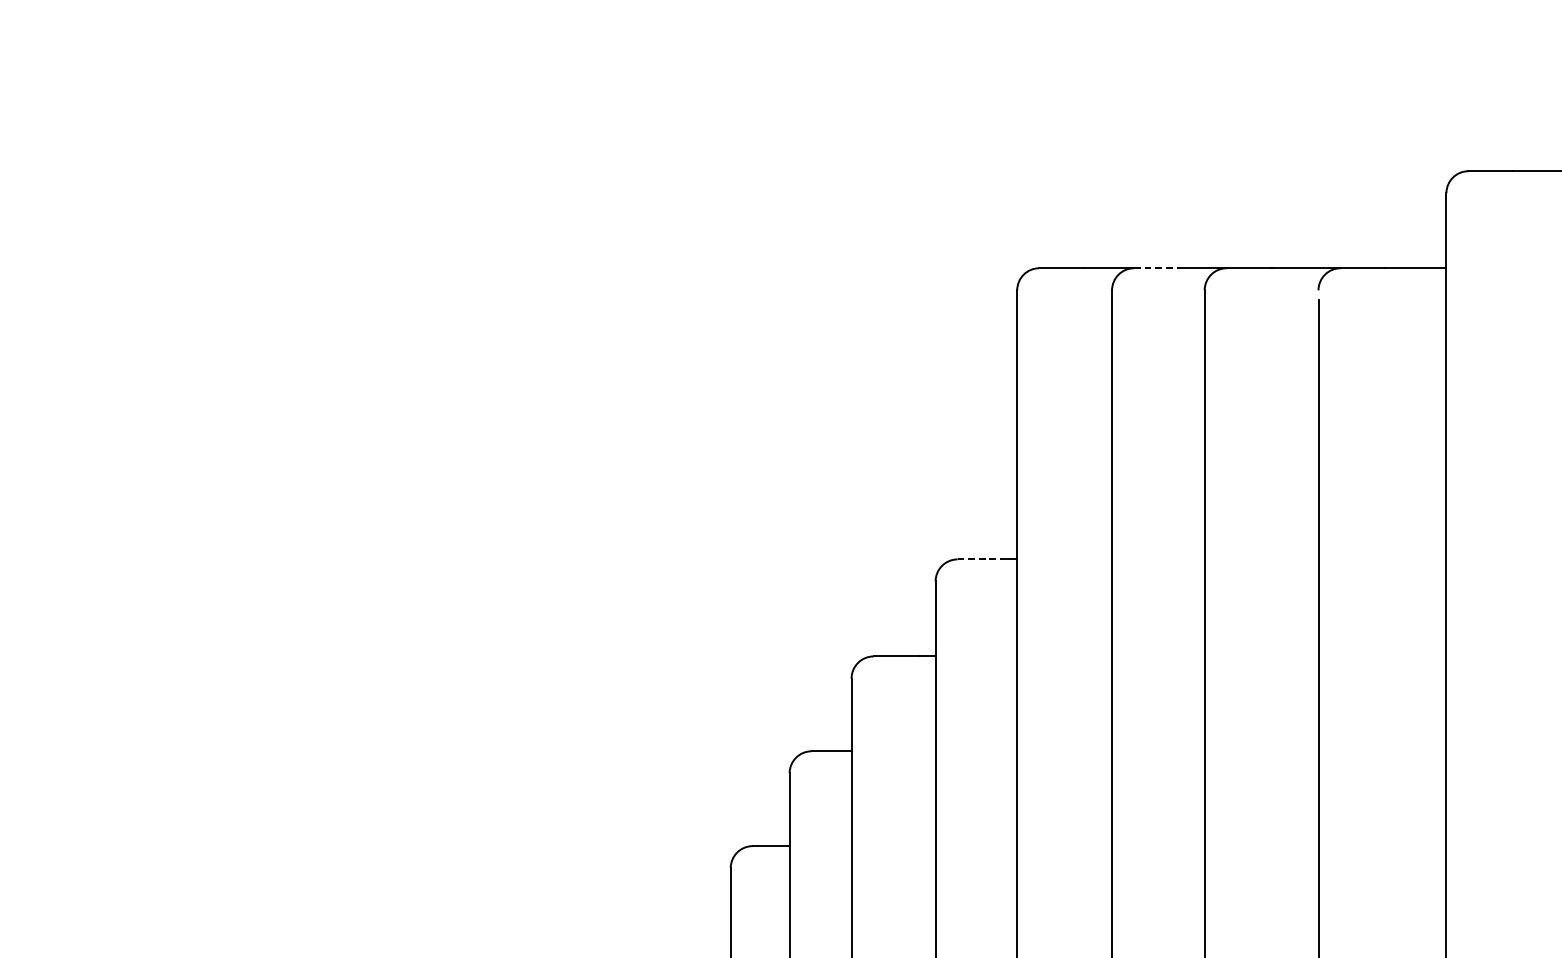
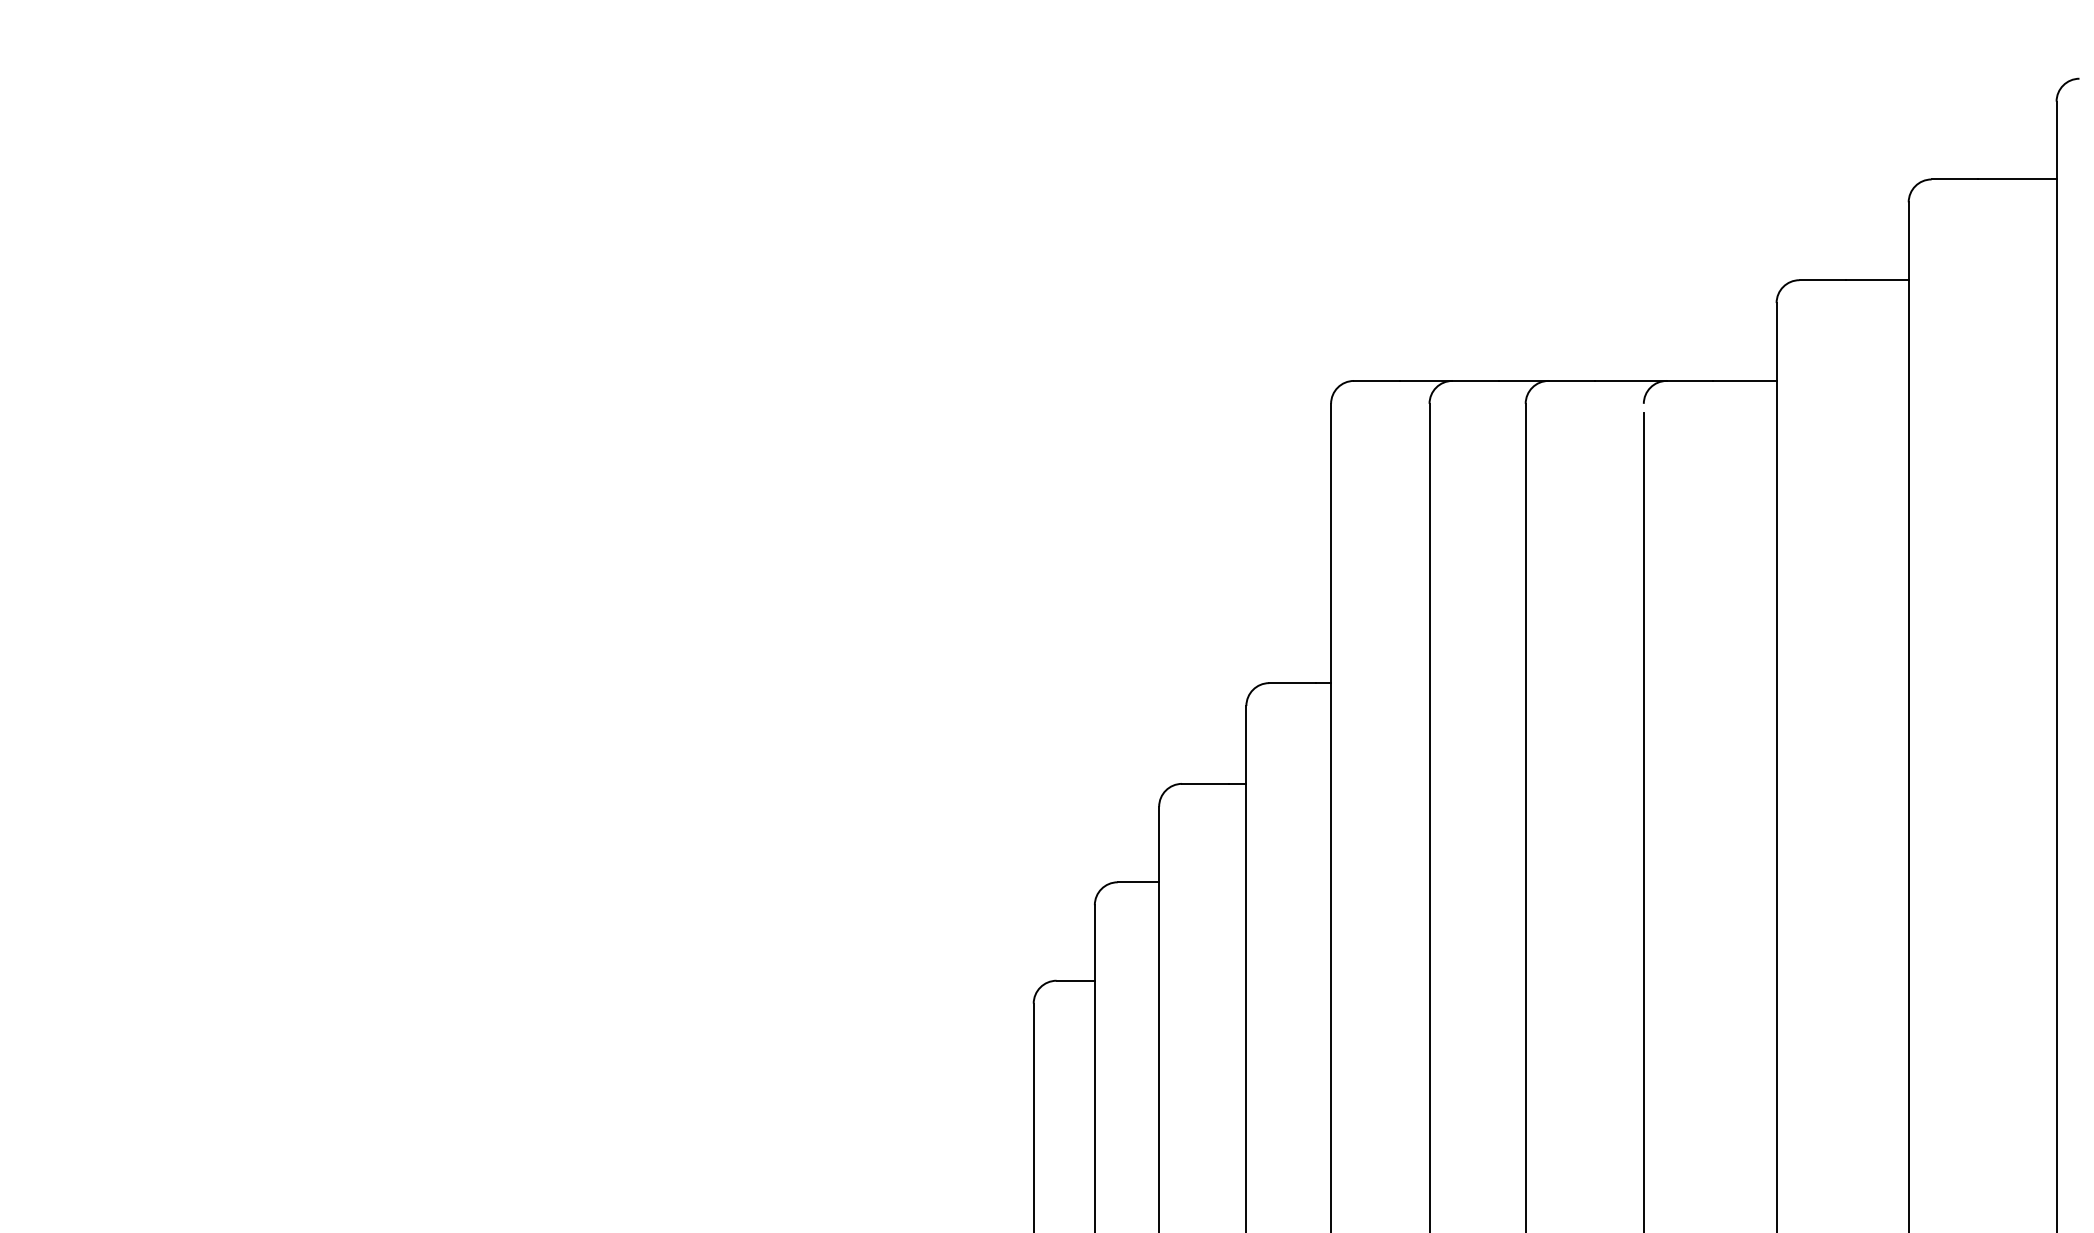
line: (1157, 267) -> (1476, 380), dashed -> solid
line: (981, 559) -> (1293, 683), dashed -> solid

